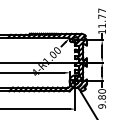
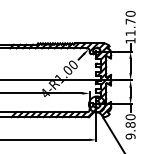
text: (102, 10) -> (130, 13), 11.77 -> 11.70

